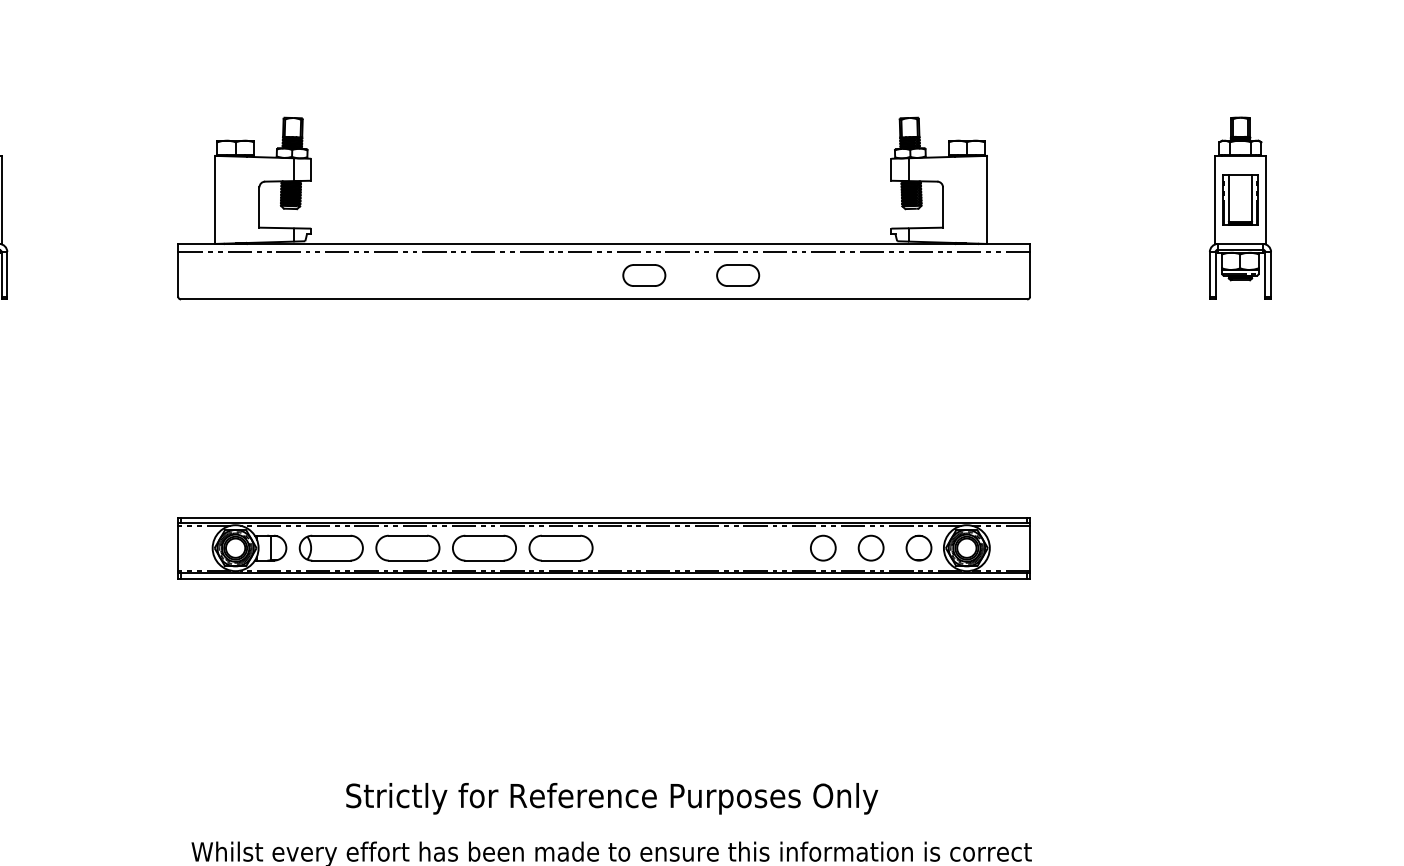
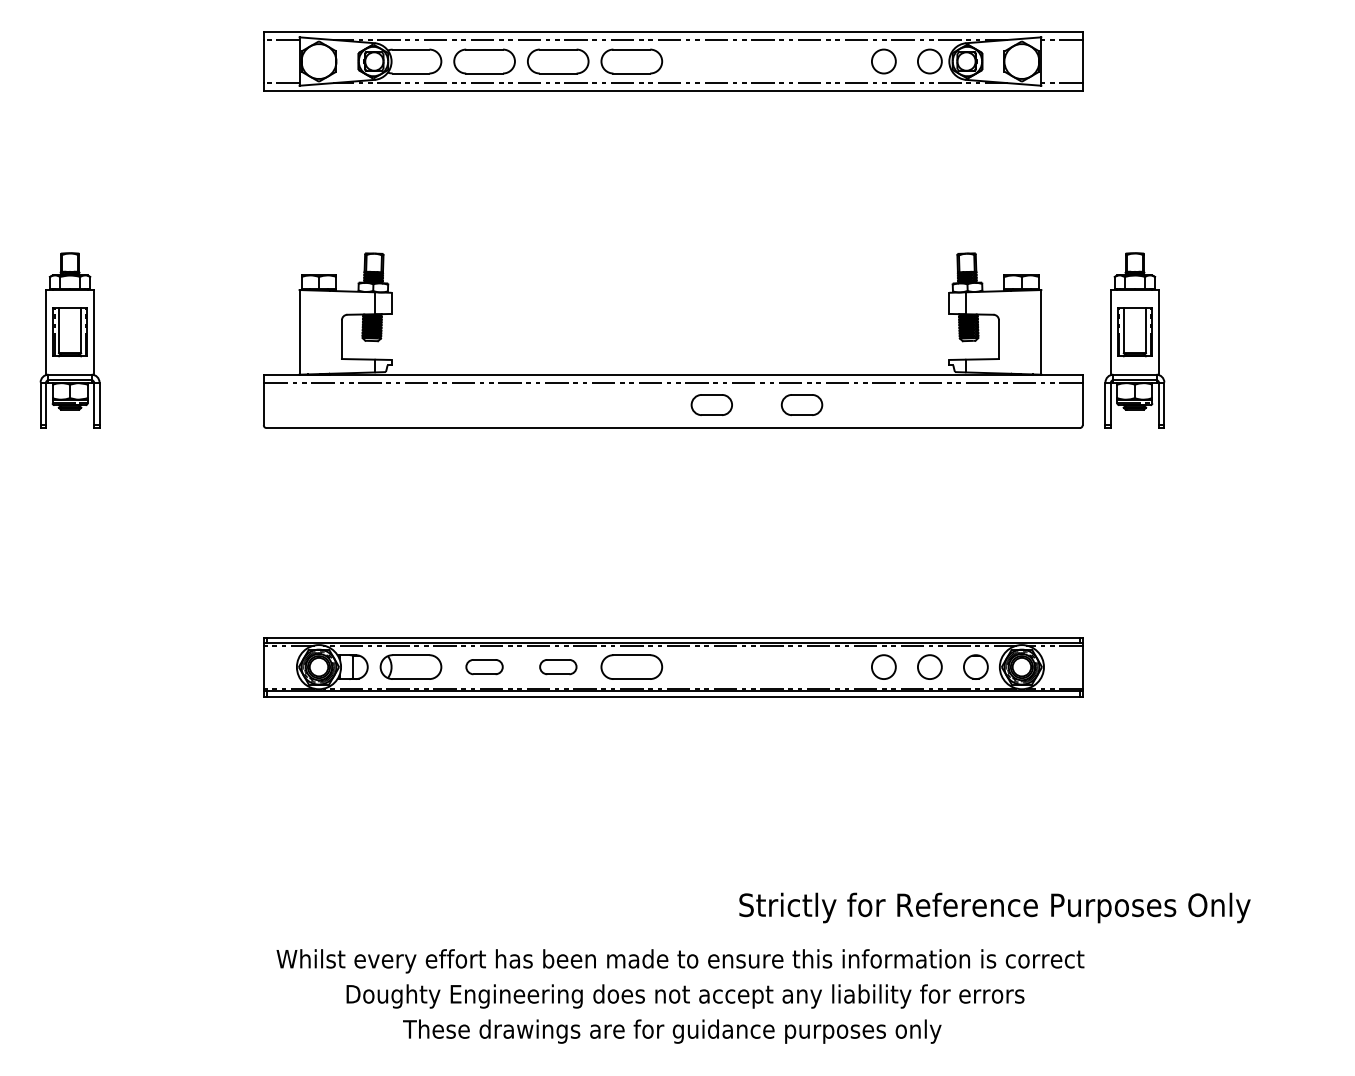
part: (1240, 208) -> (1134, 340), moved
part: (407, 547) -> (484, 666), size x0.6
part: (484, 547) -> (558, 666), size x0.6
text: (611, 798) -> (994, 907), moved

